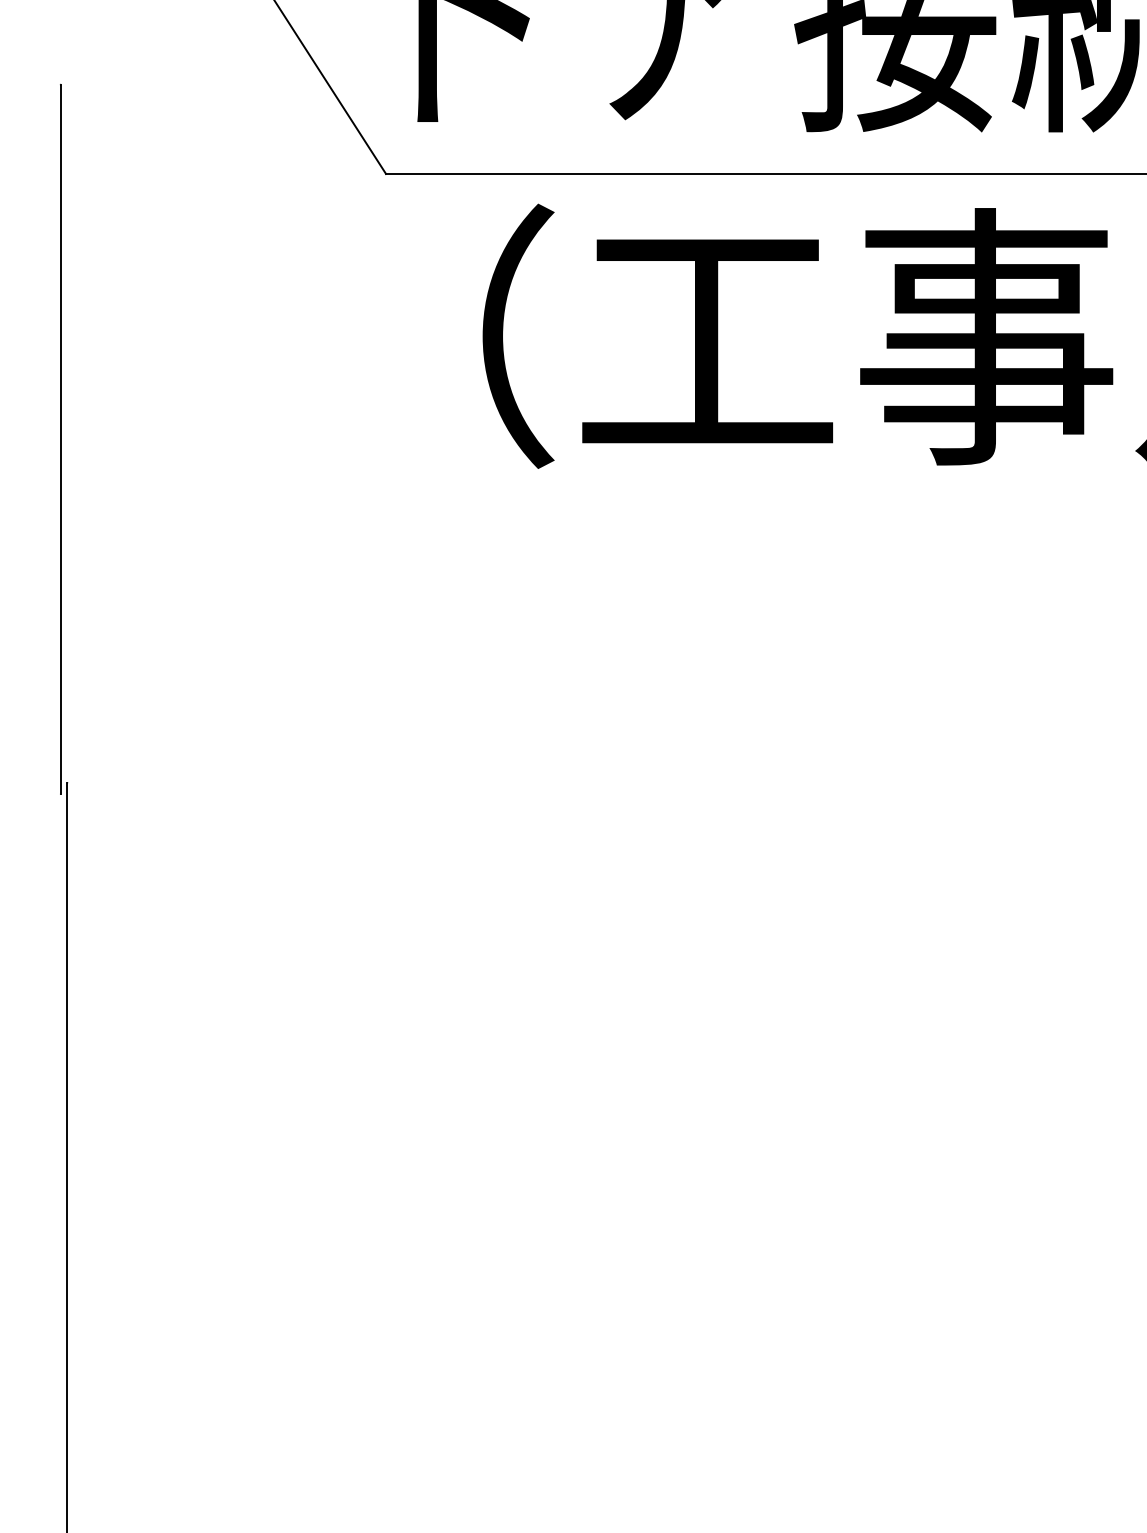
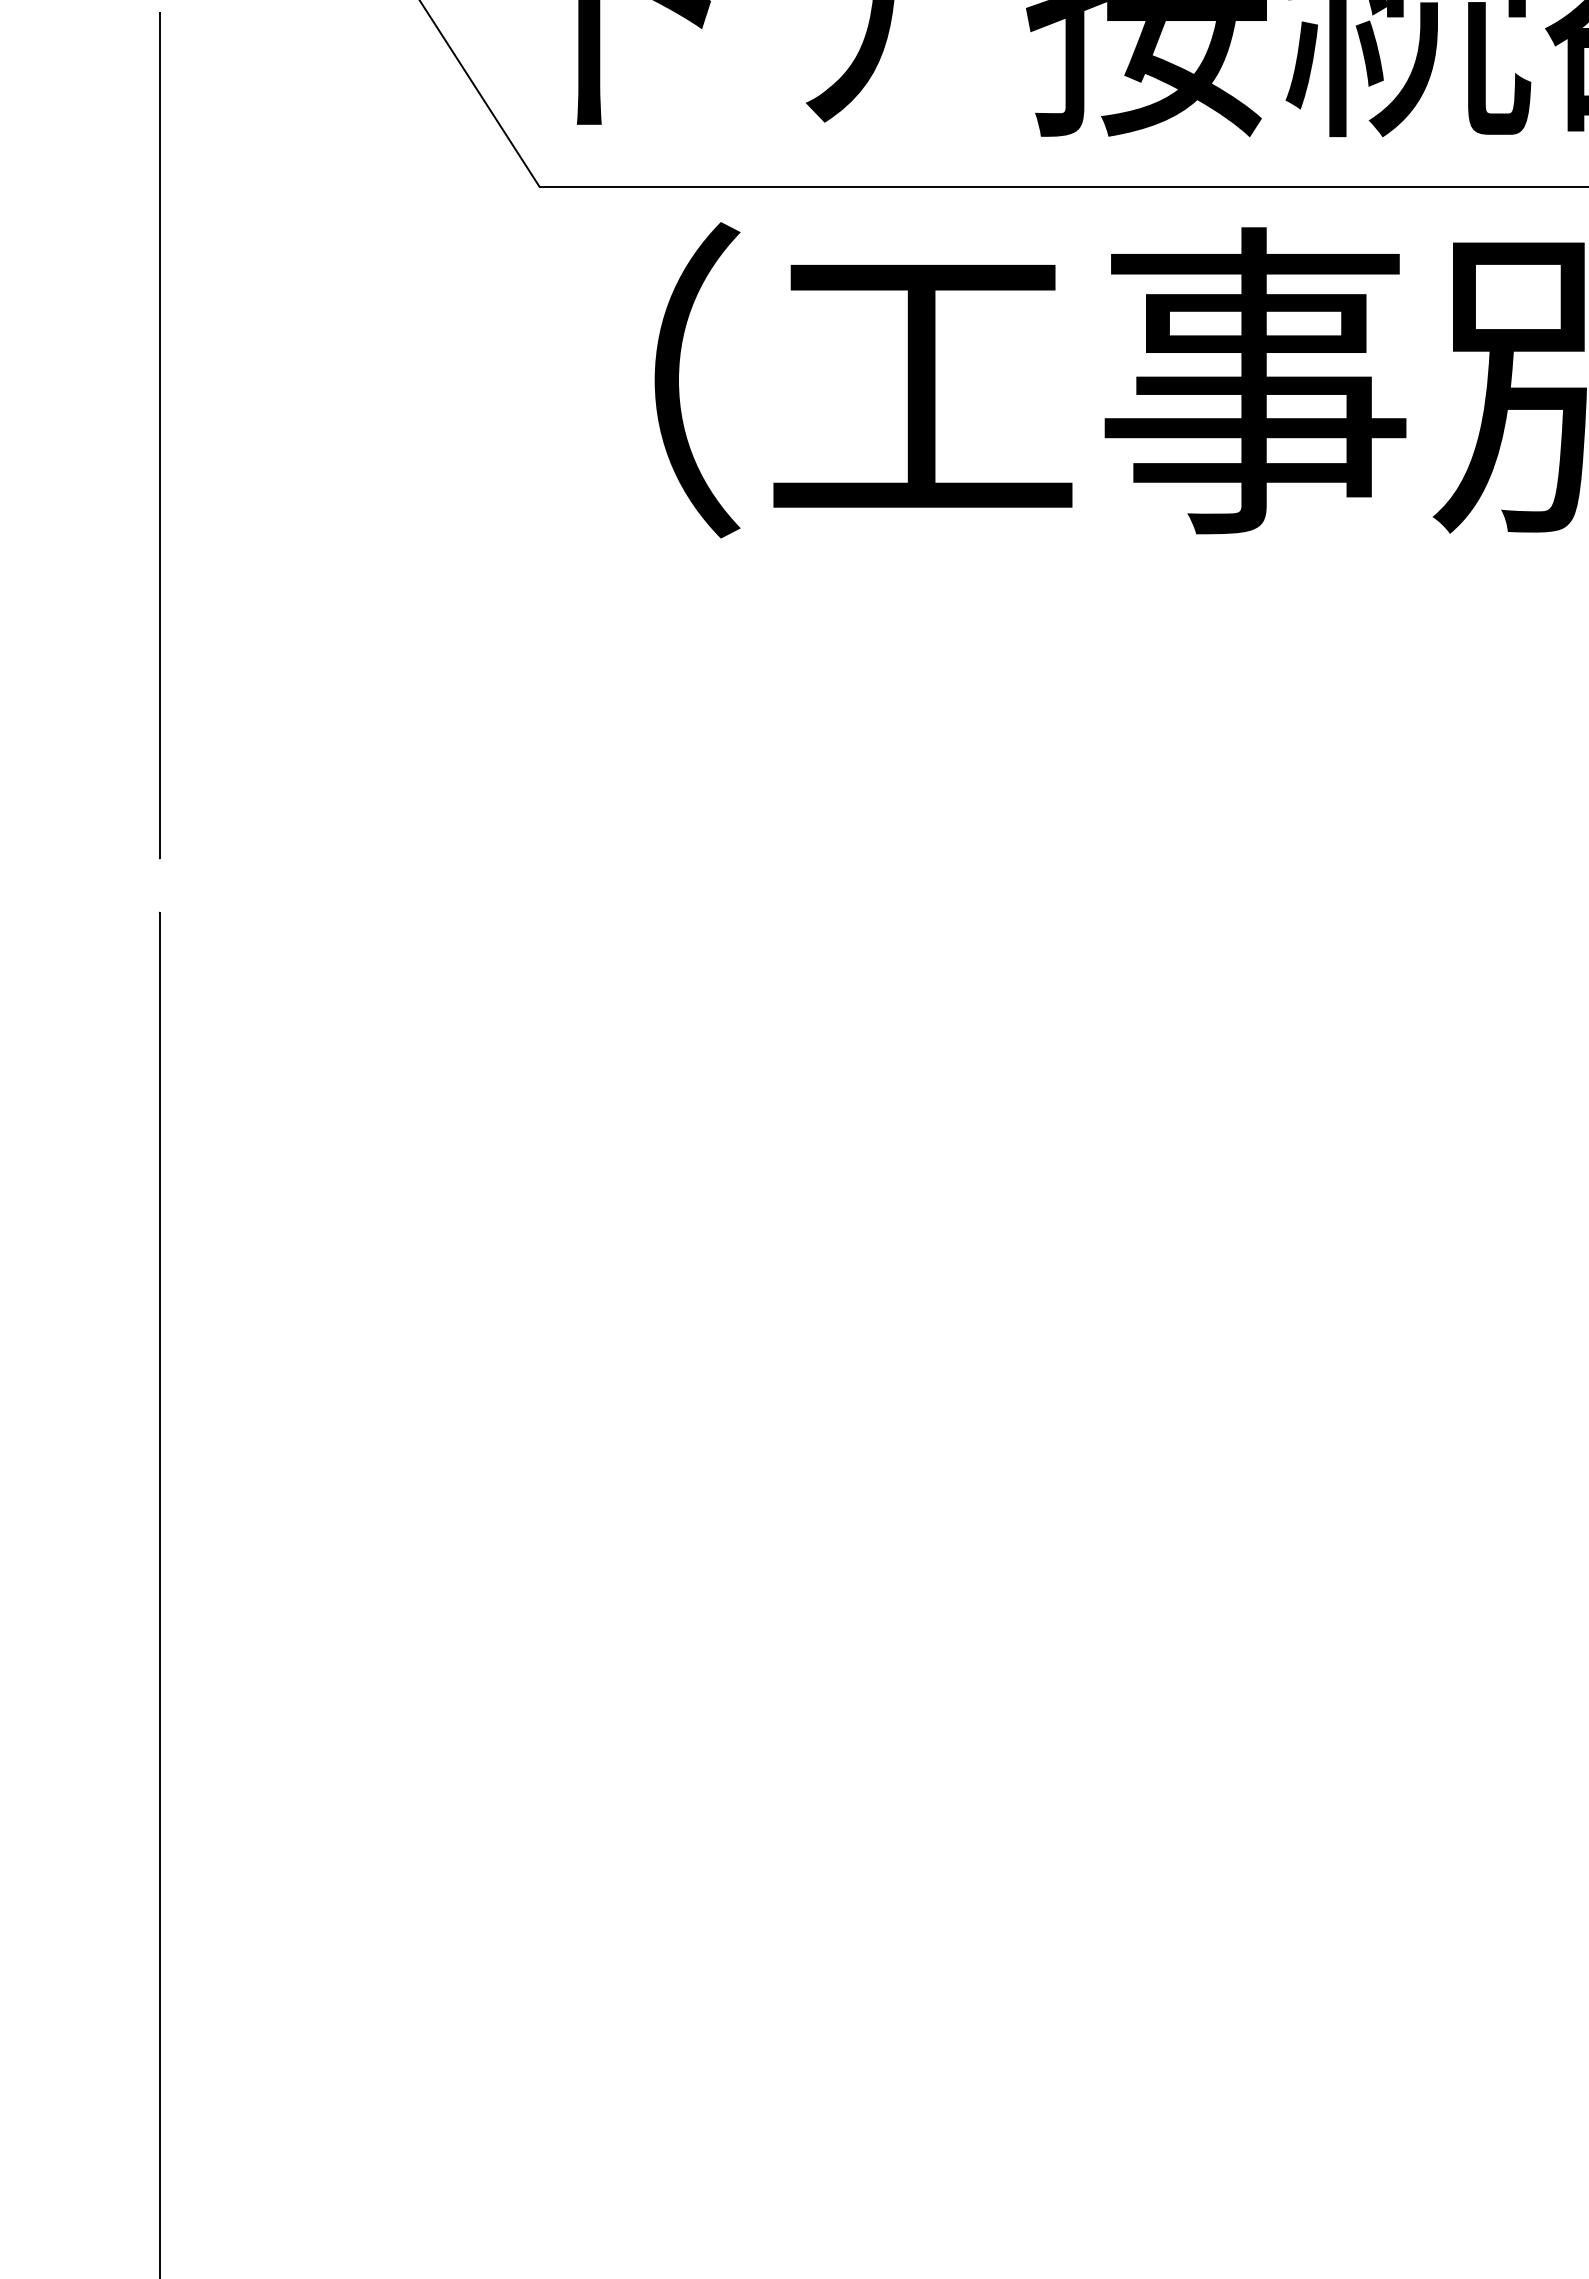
line: (60, 438) -> (159, 435), moved

